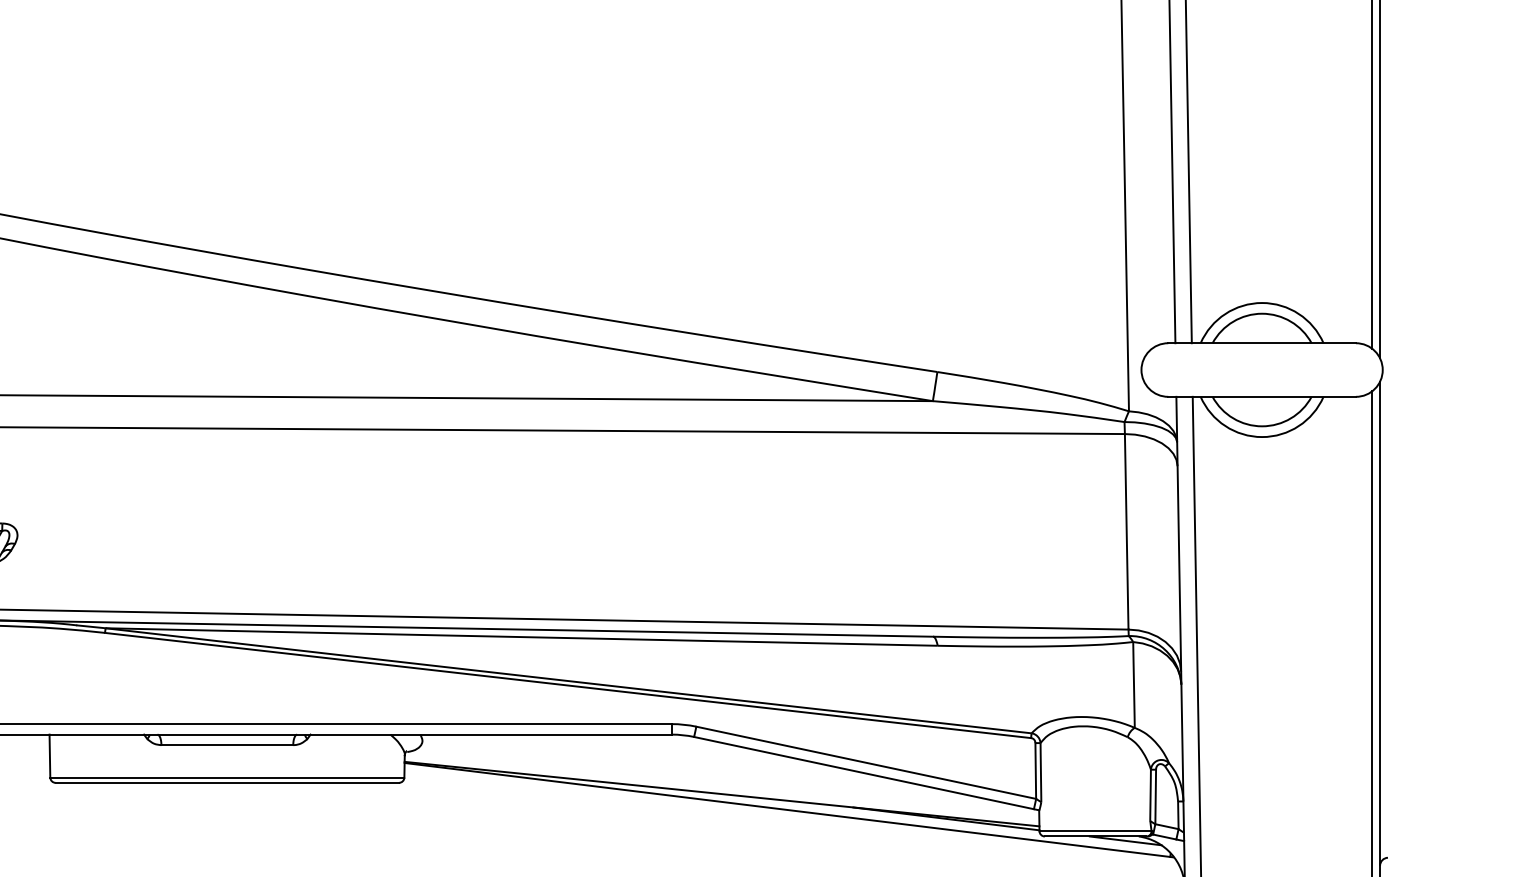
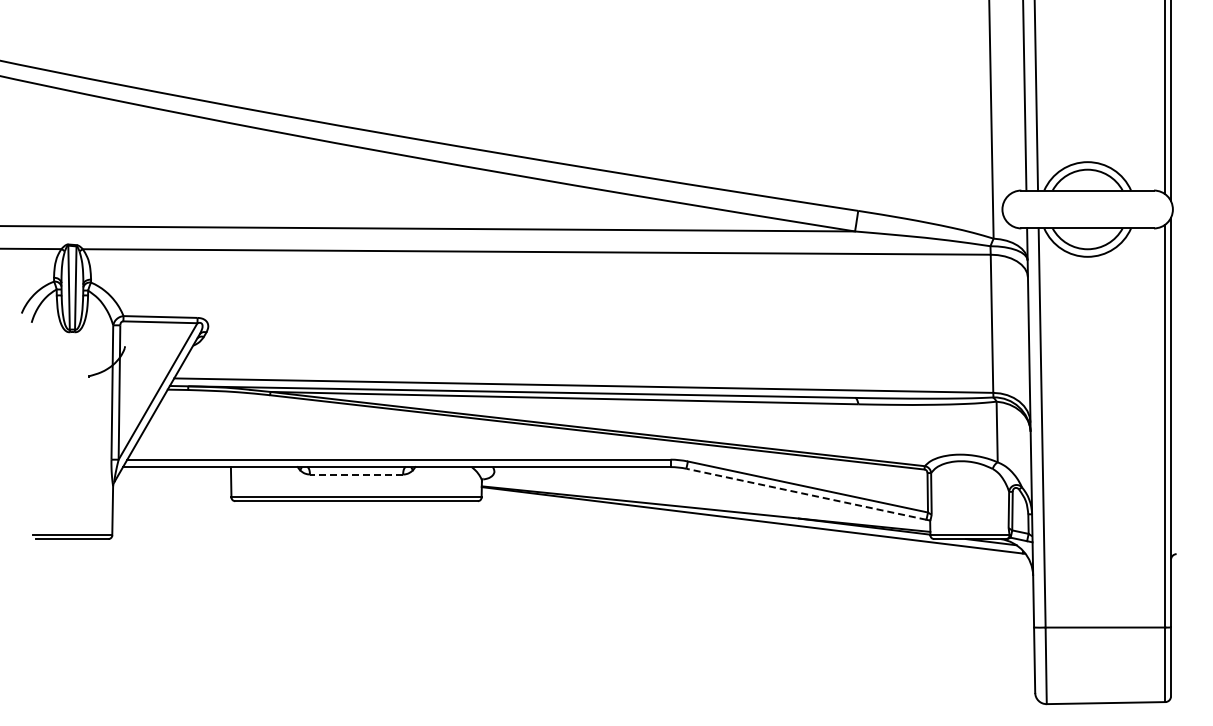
line: (227, 745) -> (356, 474), solid -> dashed
line: (864, 773) -> (806, 494), solid -> dashed

